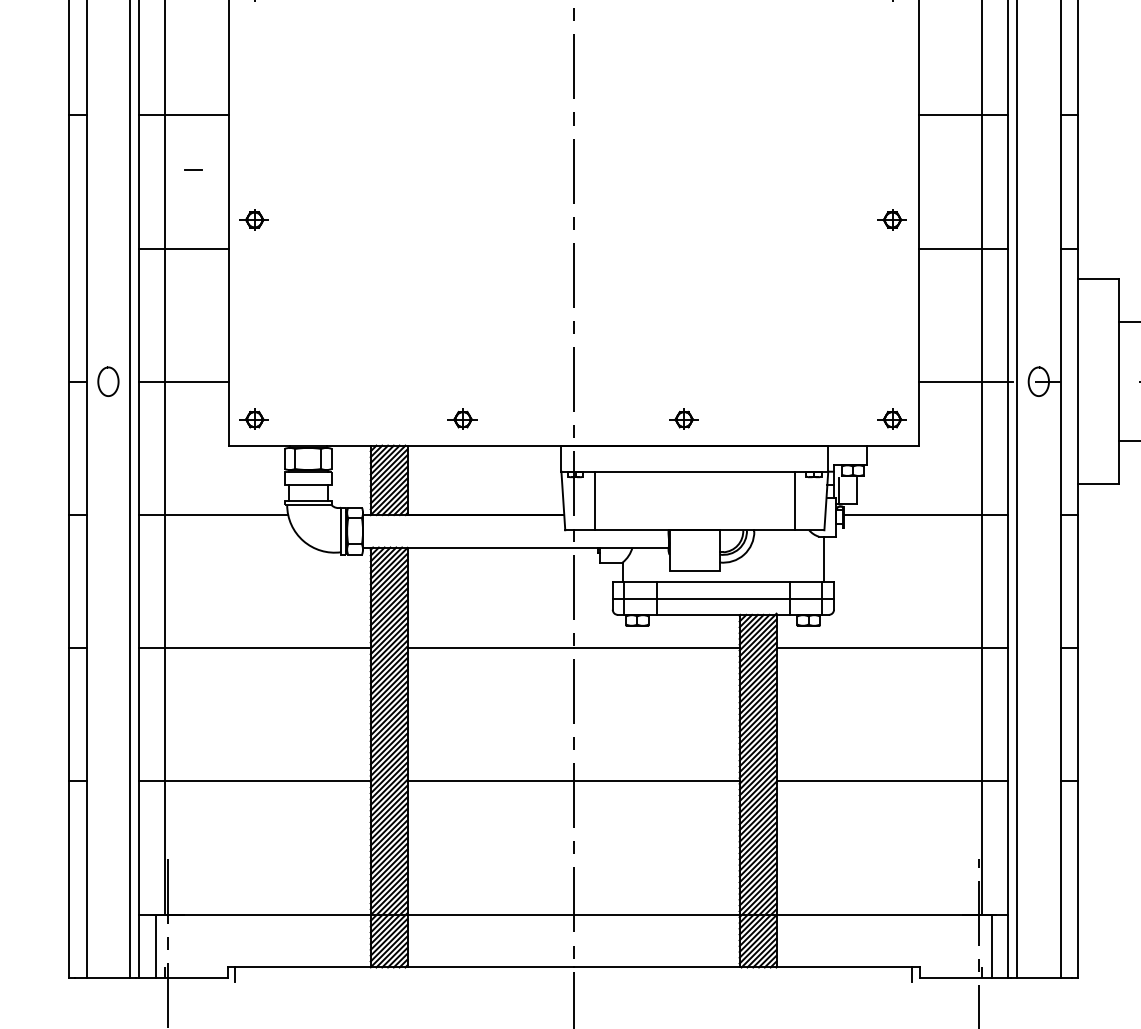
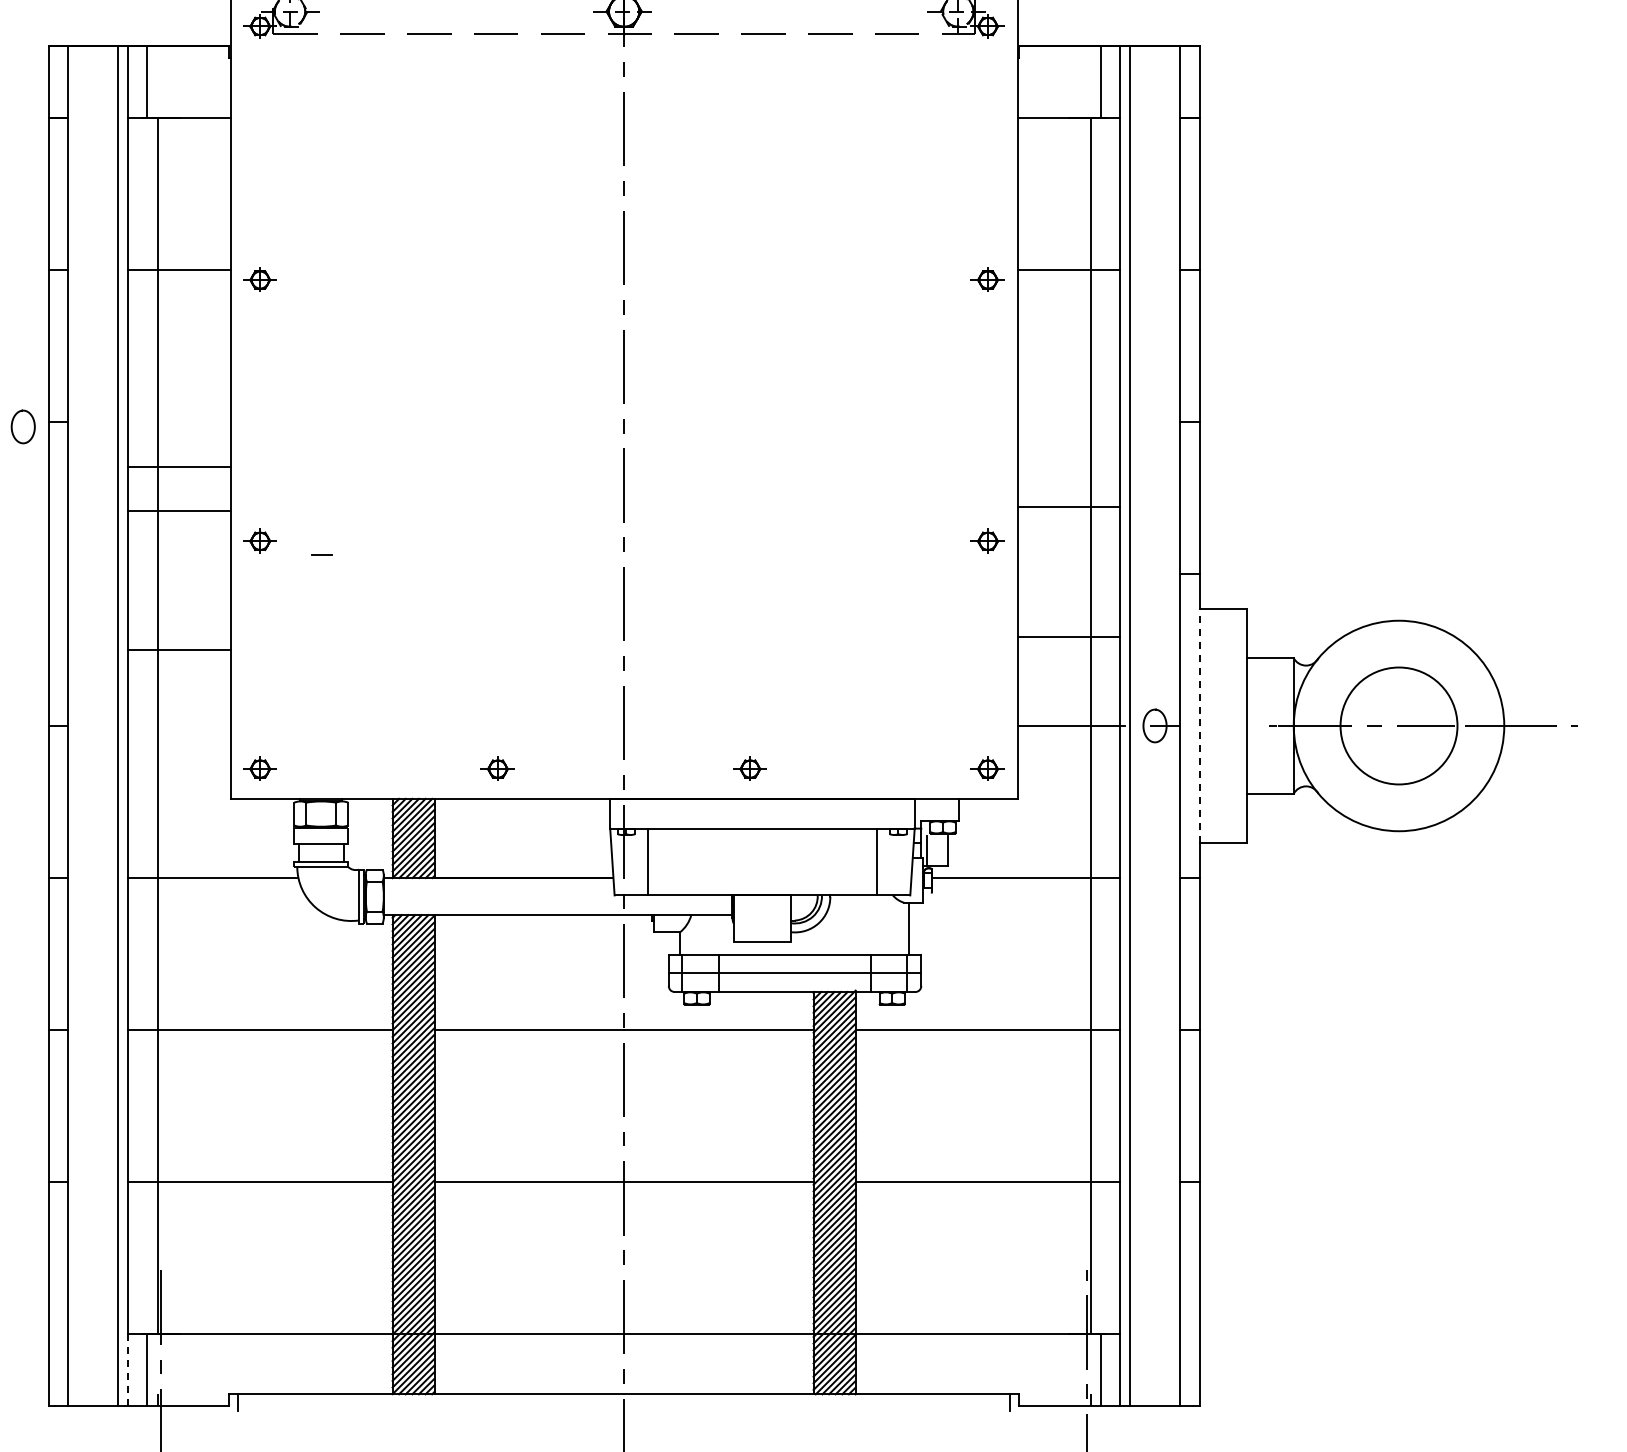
line: (183, 114) -> (179, 466), moved
line: (963, 114) -> (1068, 506), moved
line: (193, 169) -> (321, 554), moved
line: (183, 248) -> (179, 510), moved
line: (963, 248) -> (1068, 636), moved
part: (107, 381) -> (22, 426), moved
line: (183, 381) -> (179, 649), moved
line: (1077, 382) -> (1199, 726), solid -> dashed
line: (139, 946) -> (128, 1370), solid -> dashed

